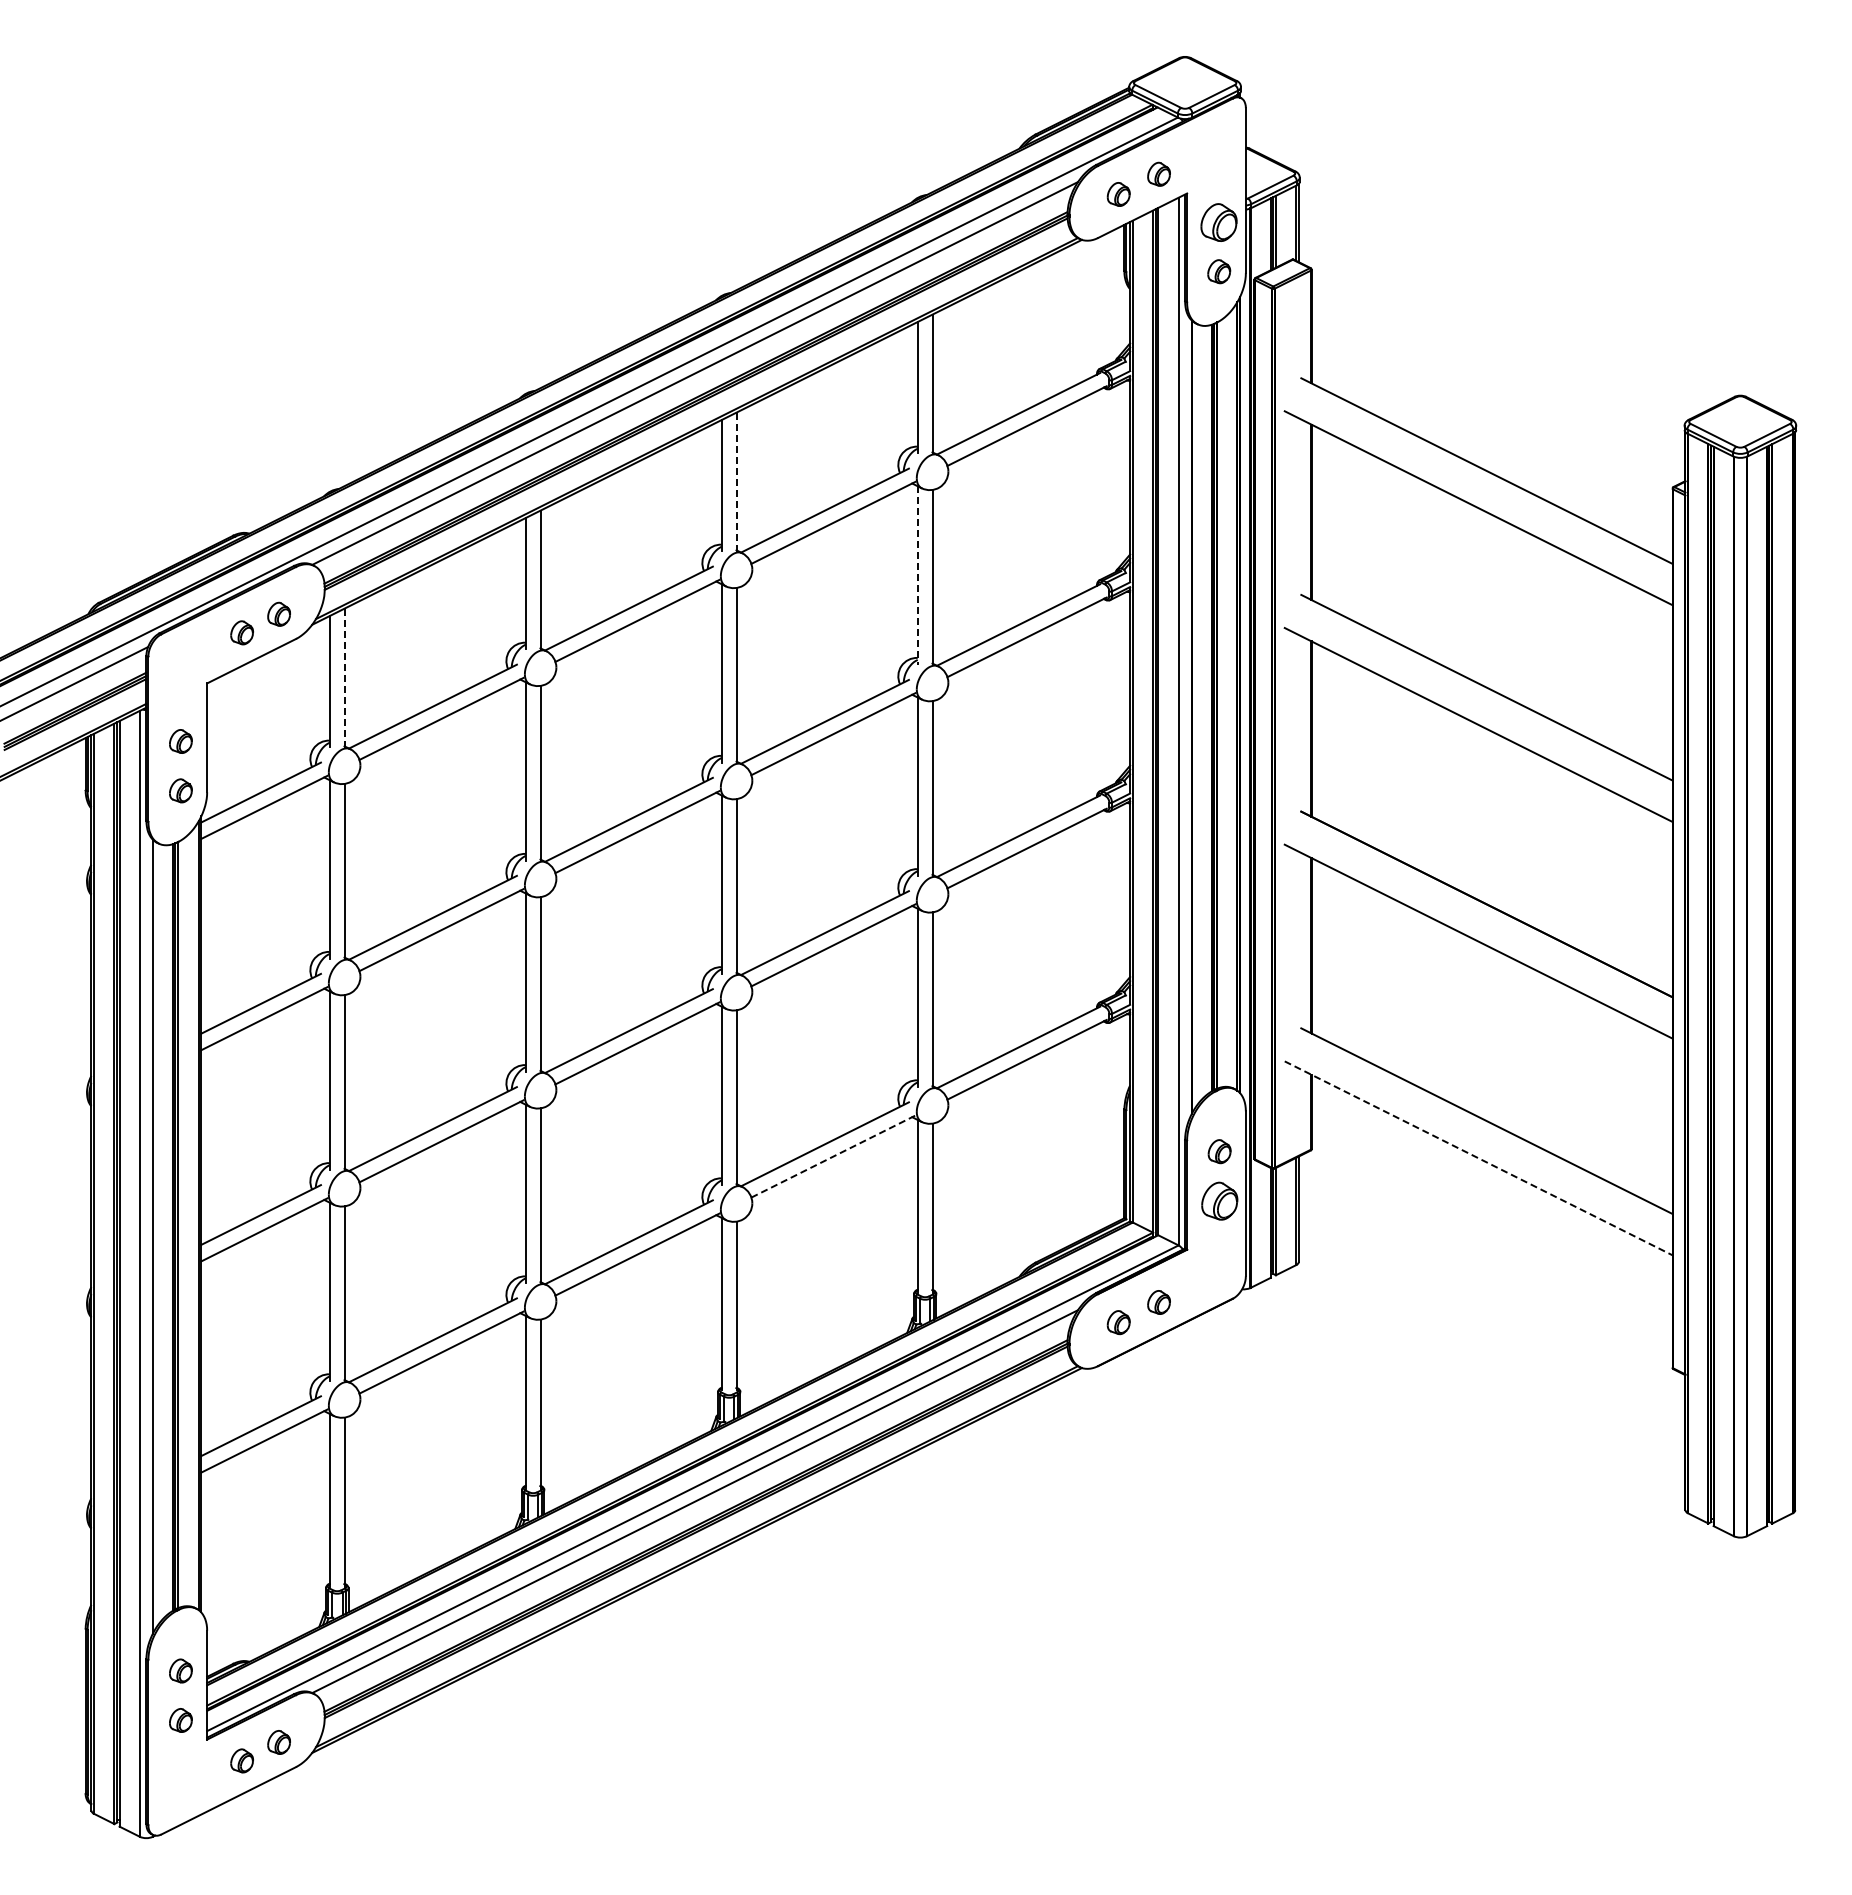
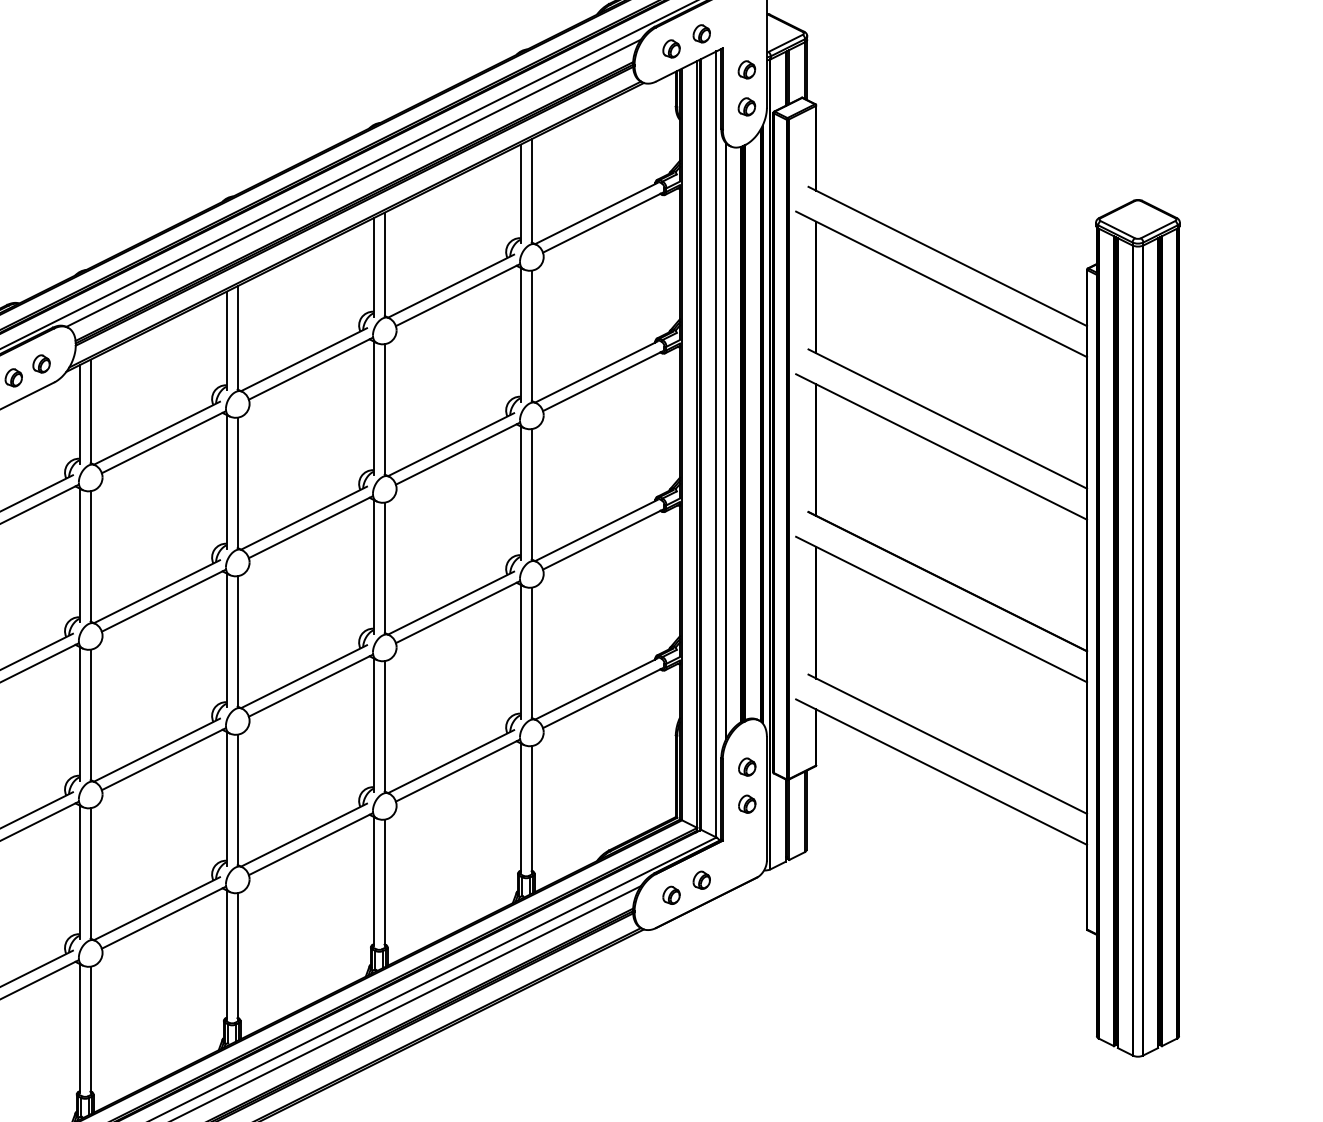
part: (1219, 221) -> (747, 69), size x0.62
line: (736, 482) -> (384, 265), dashed -> solid
line: (917, 575) -> (520, 334), dashed -> solid
line: (344, 678) -> (90, 412), dashed -> solid
line: (833, 1156) -> (457, 770), dashed -> solid
line: (1478, 1158) -> (941, 772), dashed -> solid
part: (1219, 1200) -> (747, 803), size x0.62

